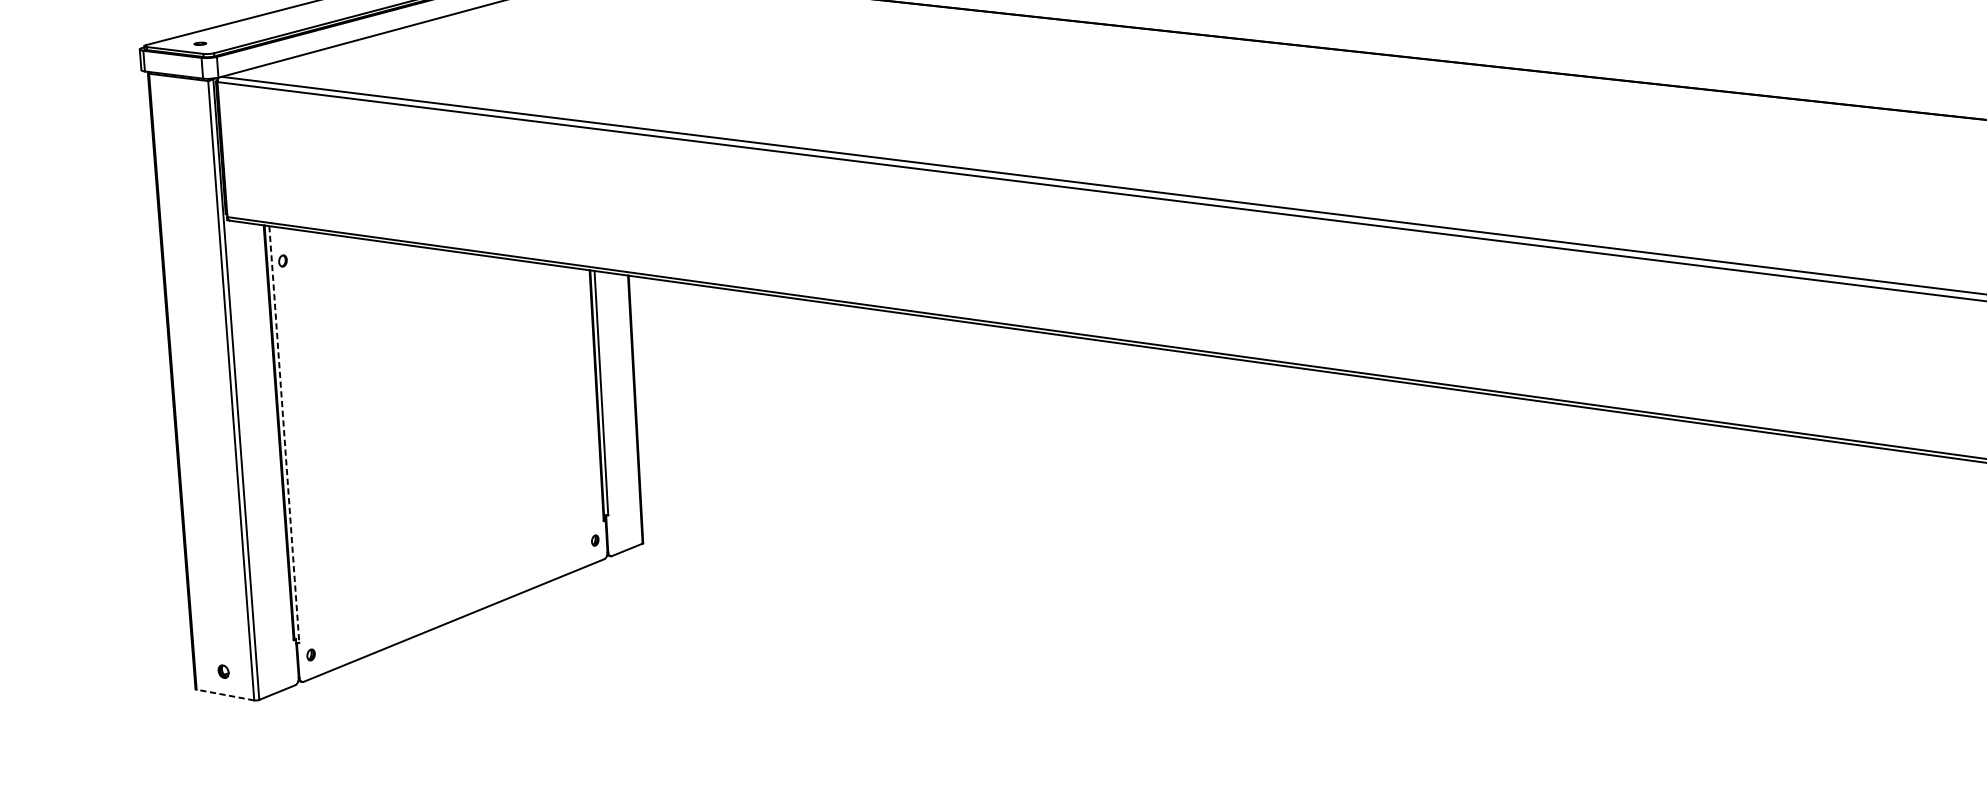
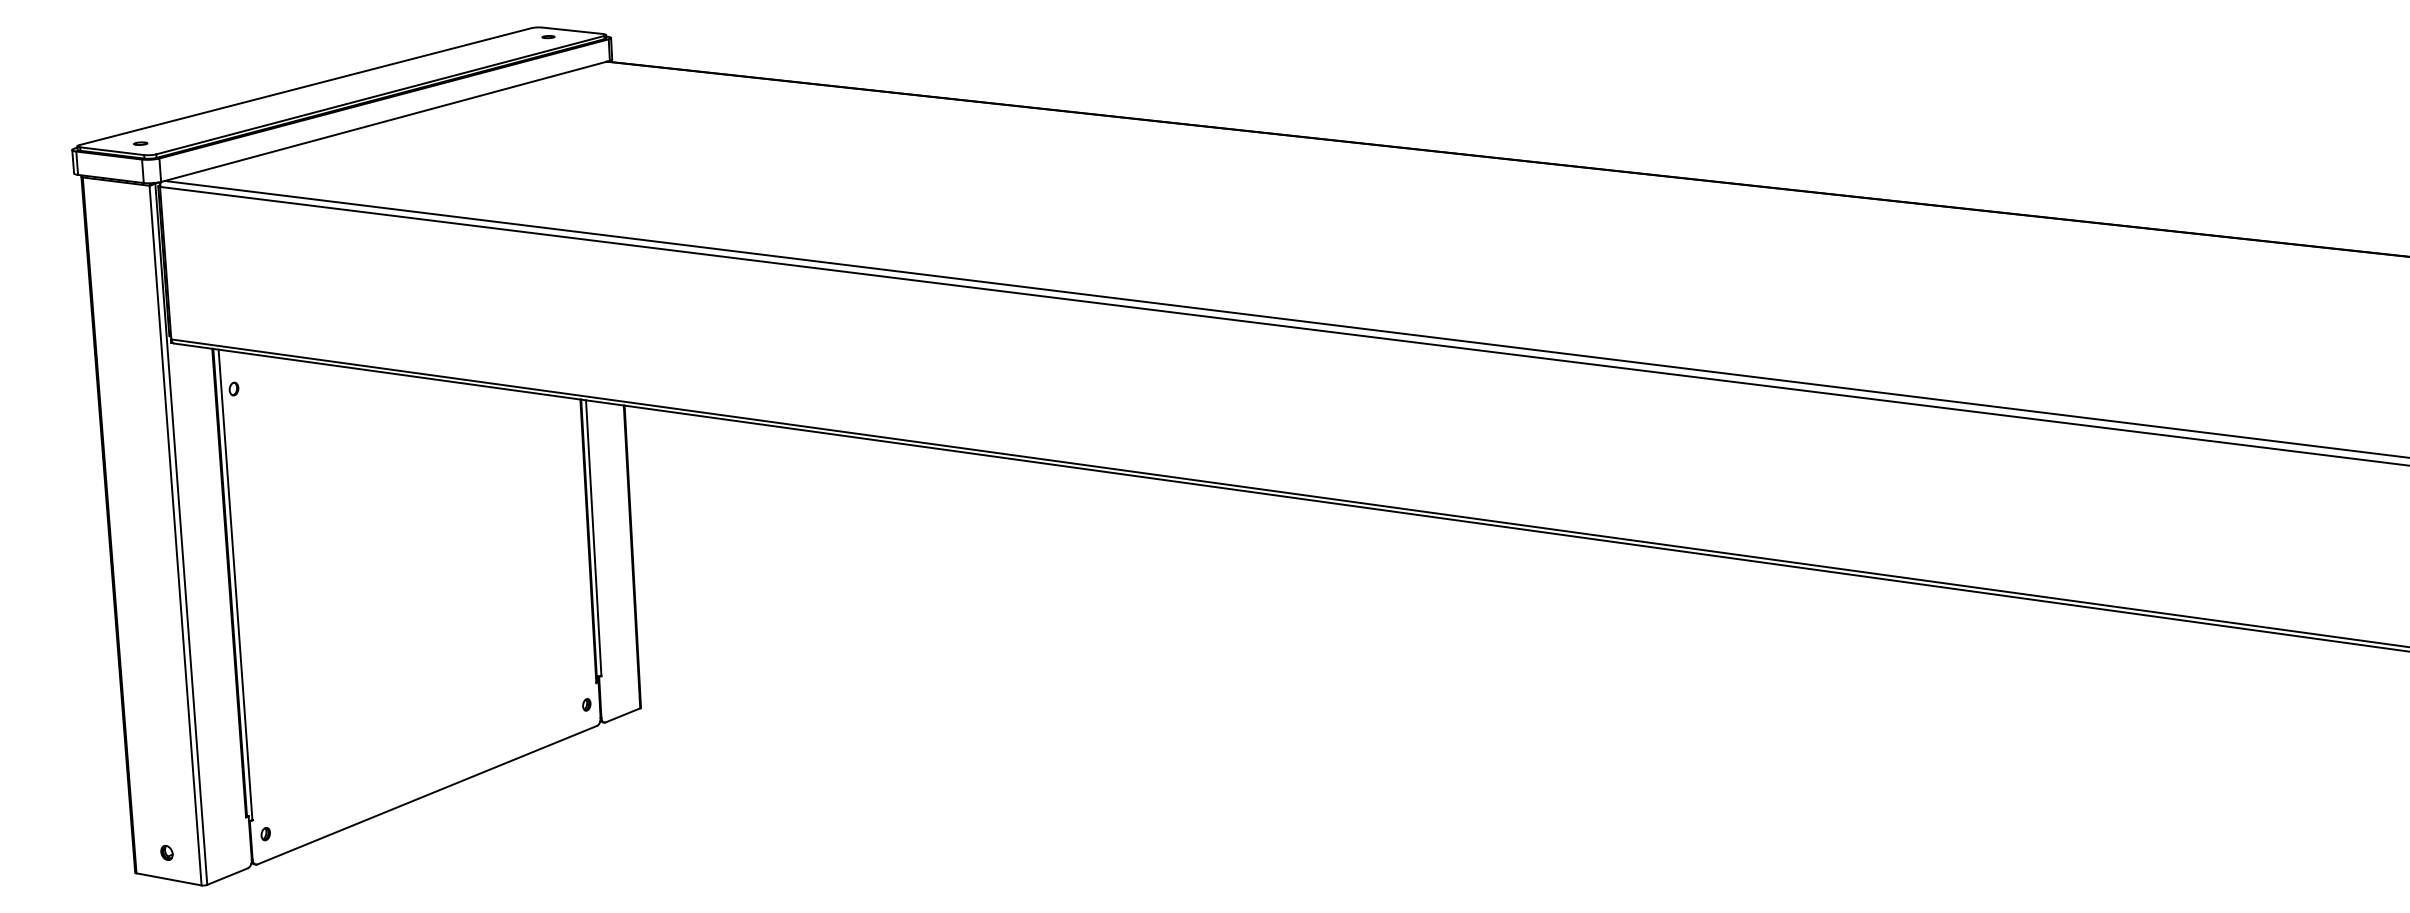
line: (284, 434) -> (235, 584), dashed -> solid
line: (224, 695) -> (168, 879), dashed -> solid

